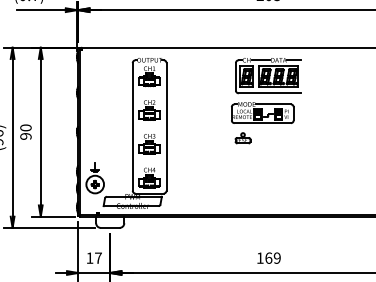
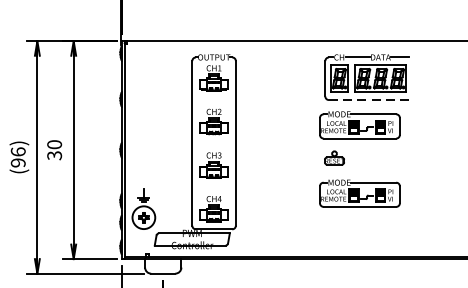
line: (270, 93) -> (369, 100), solid -> dashed
text: (25, 136) -> (54, 155), 90 -> 30
part: (262, 165) -> (359, 193), added

